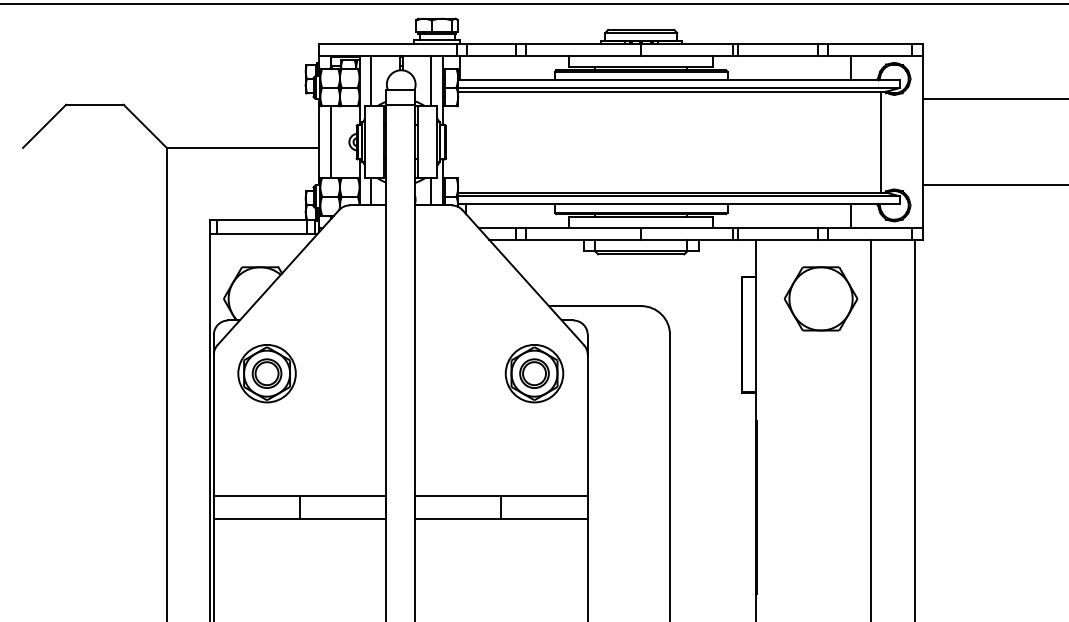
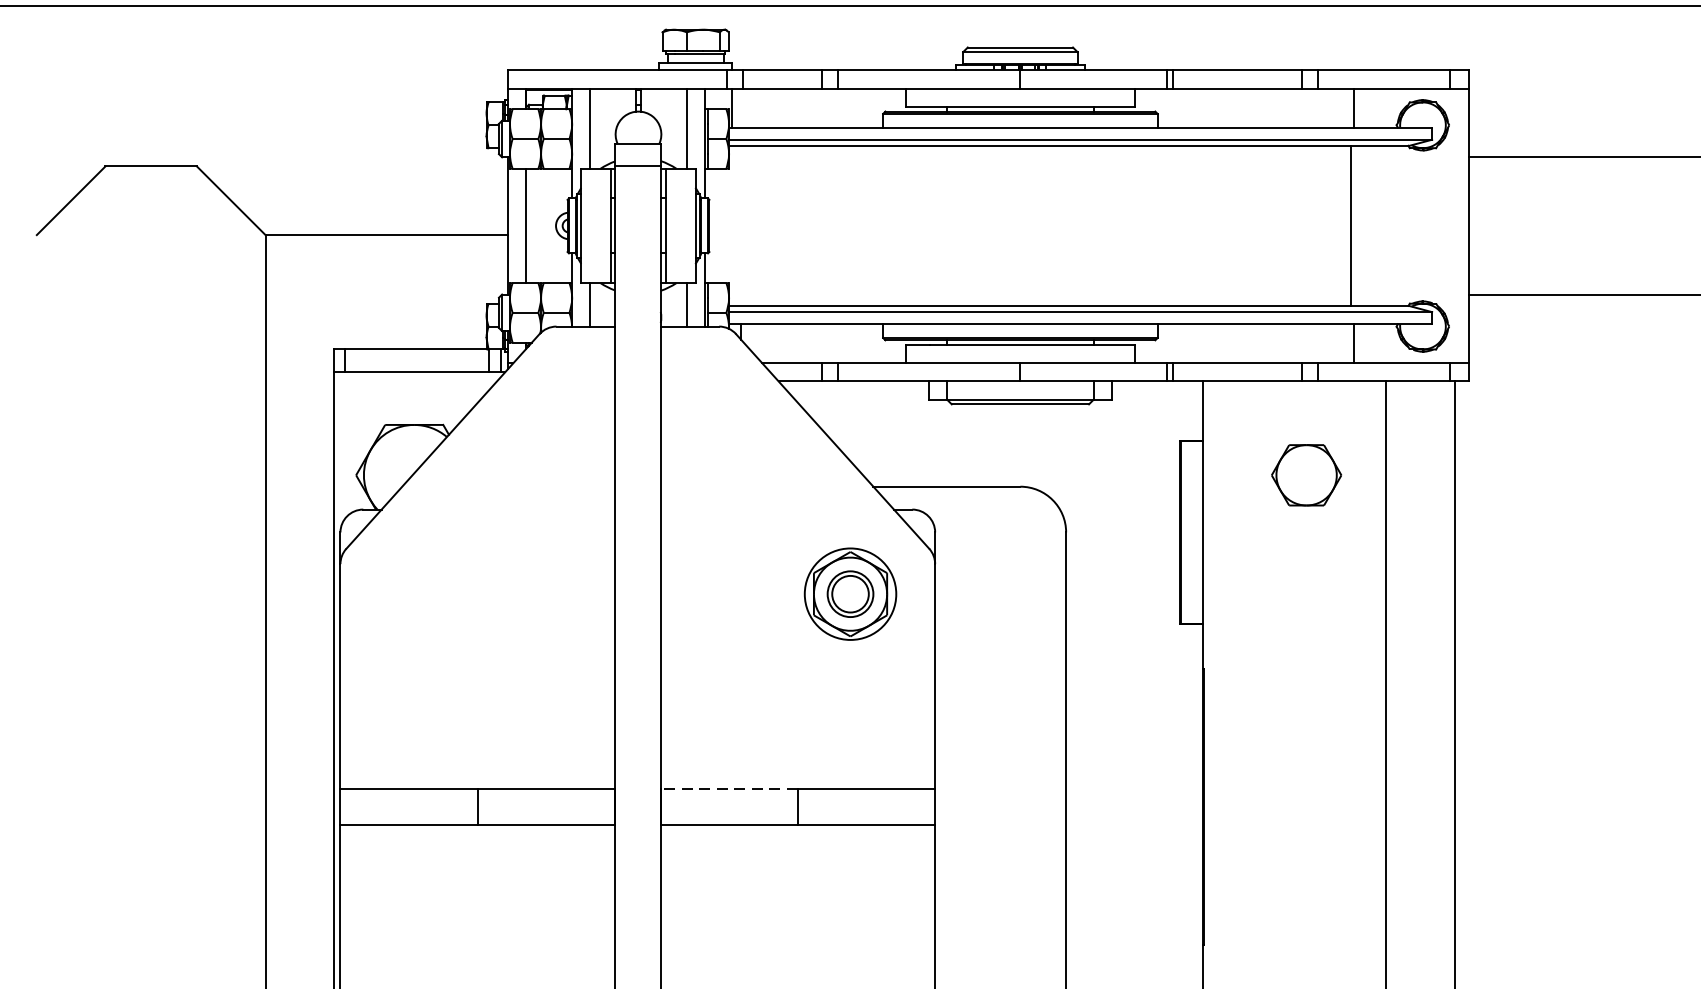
line: (881, 141) -> (1351, 224), moved
part: (821, 298) -> (1307, 474), size x0.6
part: (266, 373) -> (424, 593), removed
line: (457, 495) -> (728, 788), solid -> dashed

